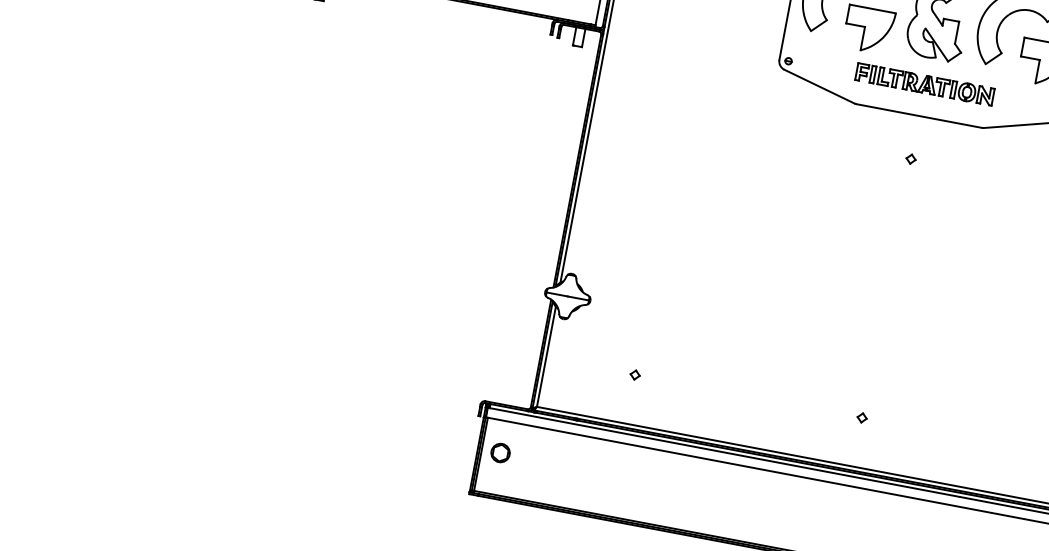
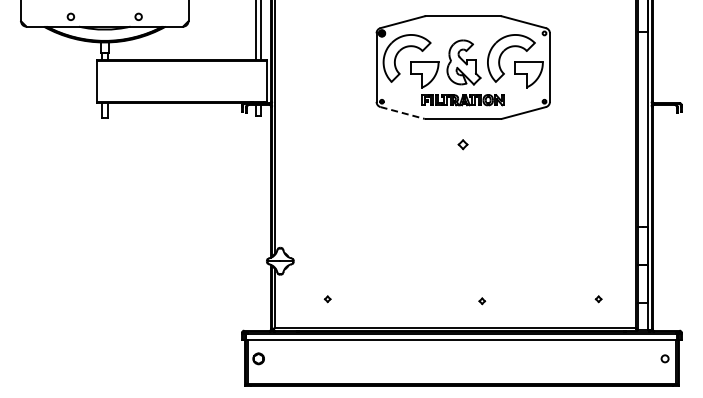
line: (819, 85) -> (402, 112), solid -> dashed
part: (911, 158) -> (463, 144), size x1.6
part: (862, 418) -> (482, 301), moved

